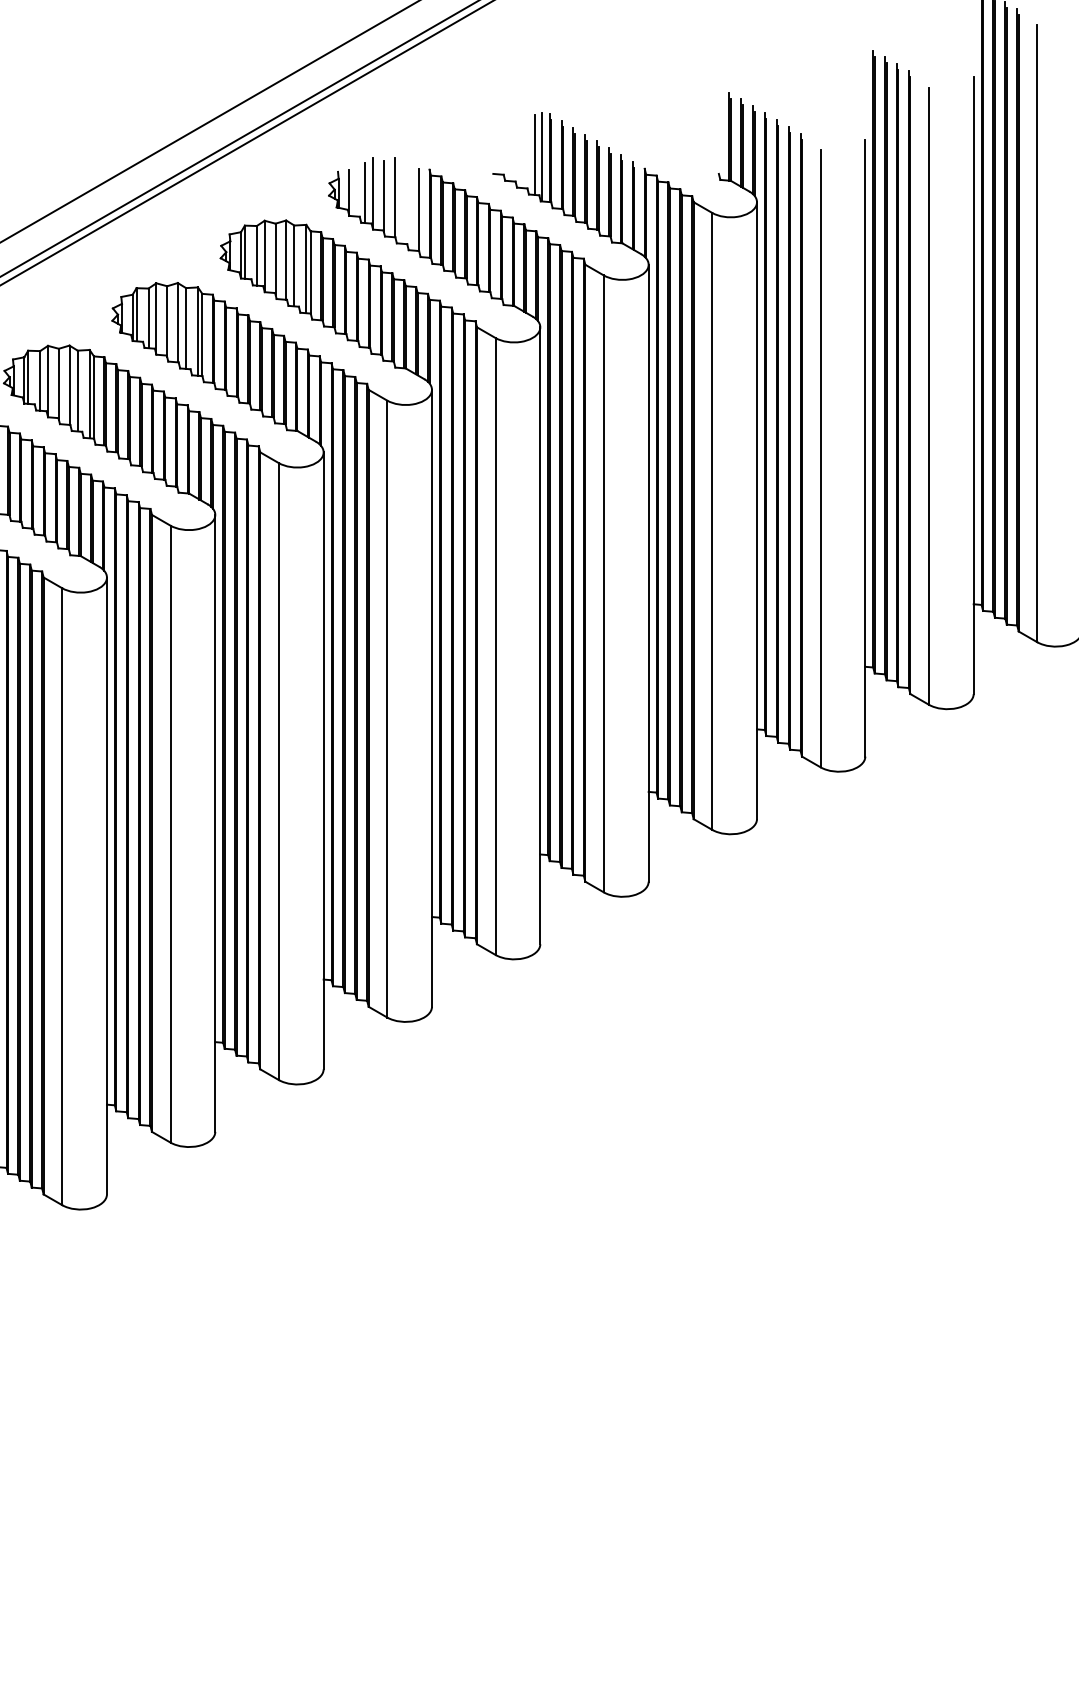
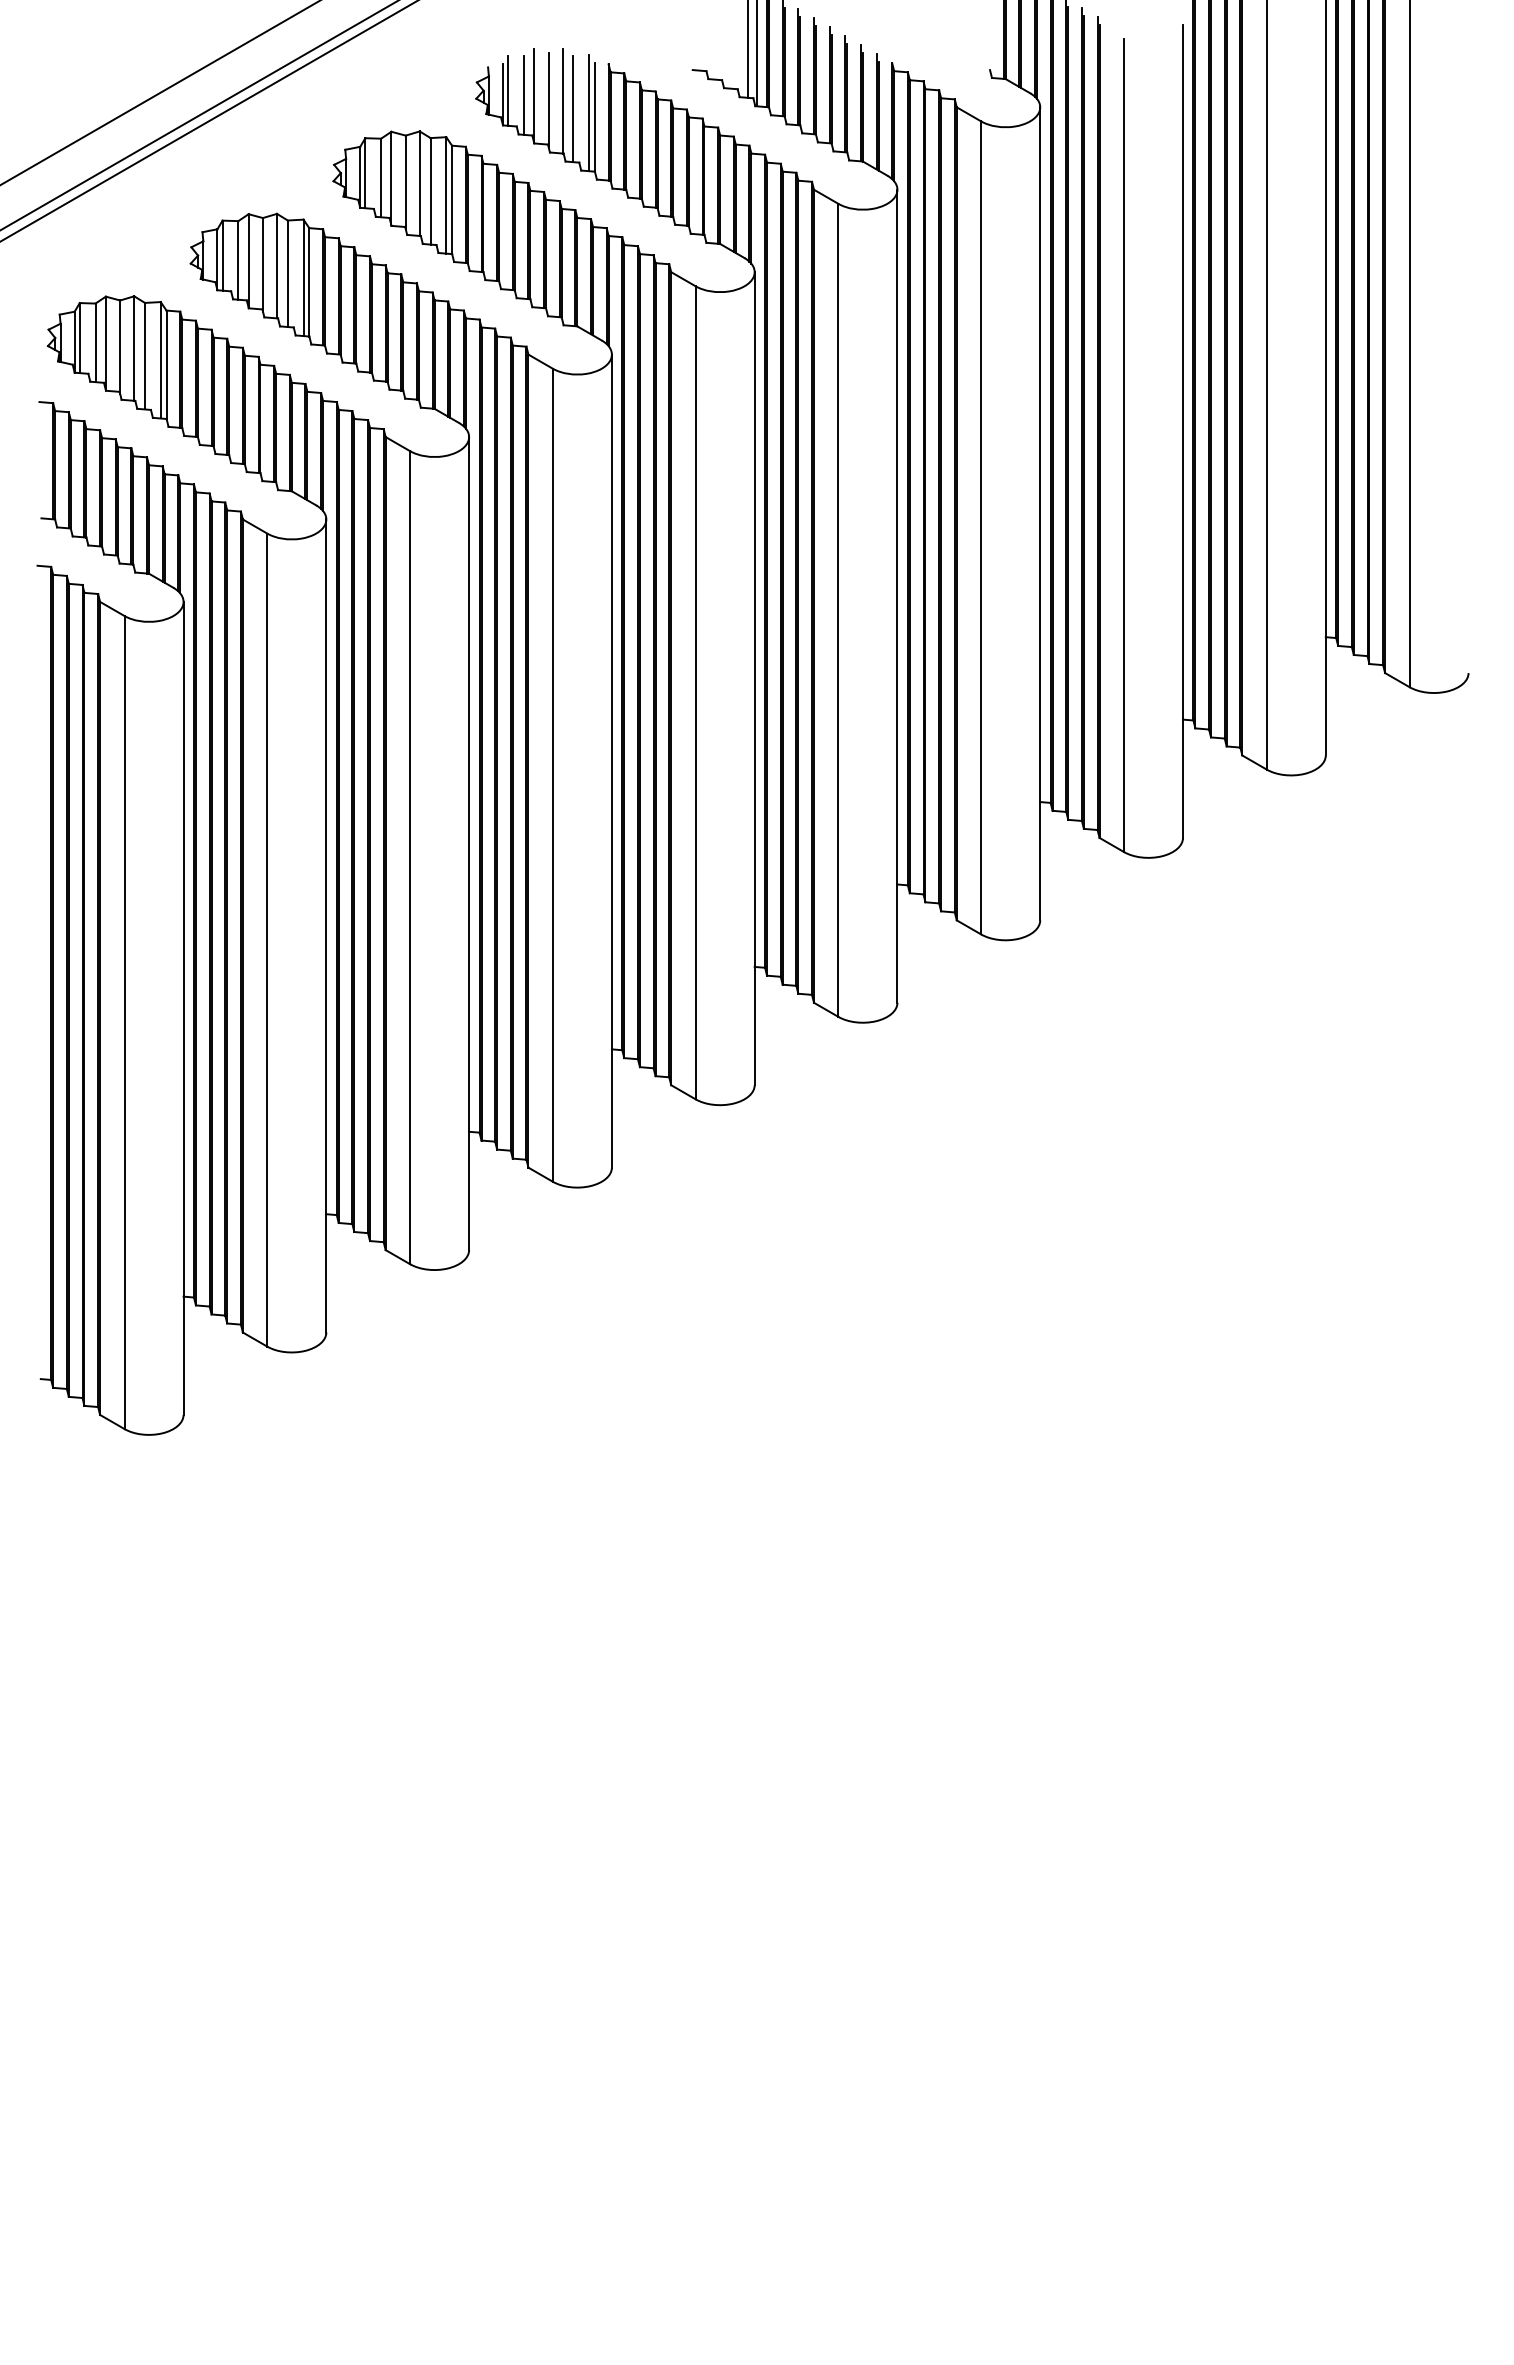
line: (353, 189) -> (508, 90), added
line: (402, 203) -> (573, 108), added
line: (414, 206) -> (589, 112), added

